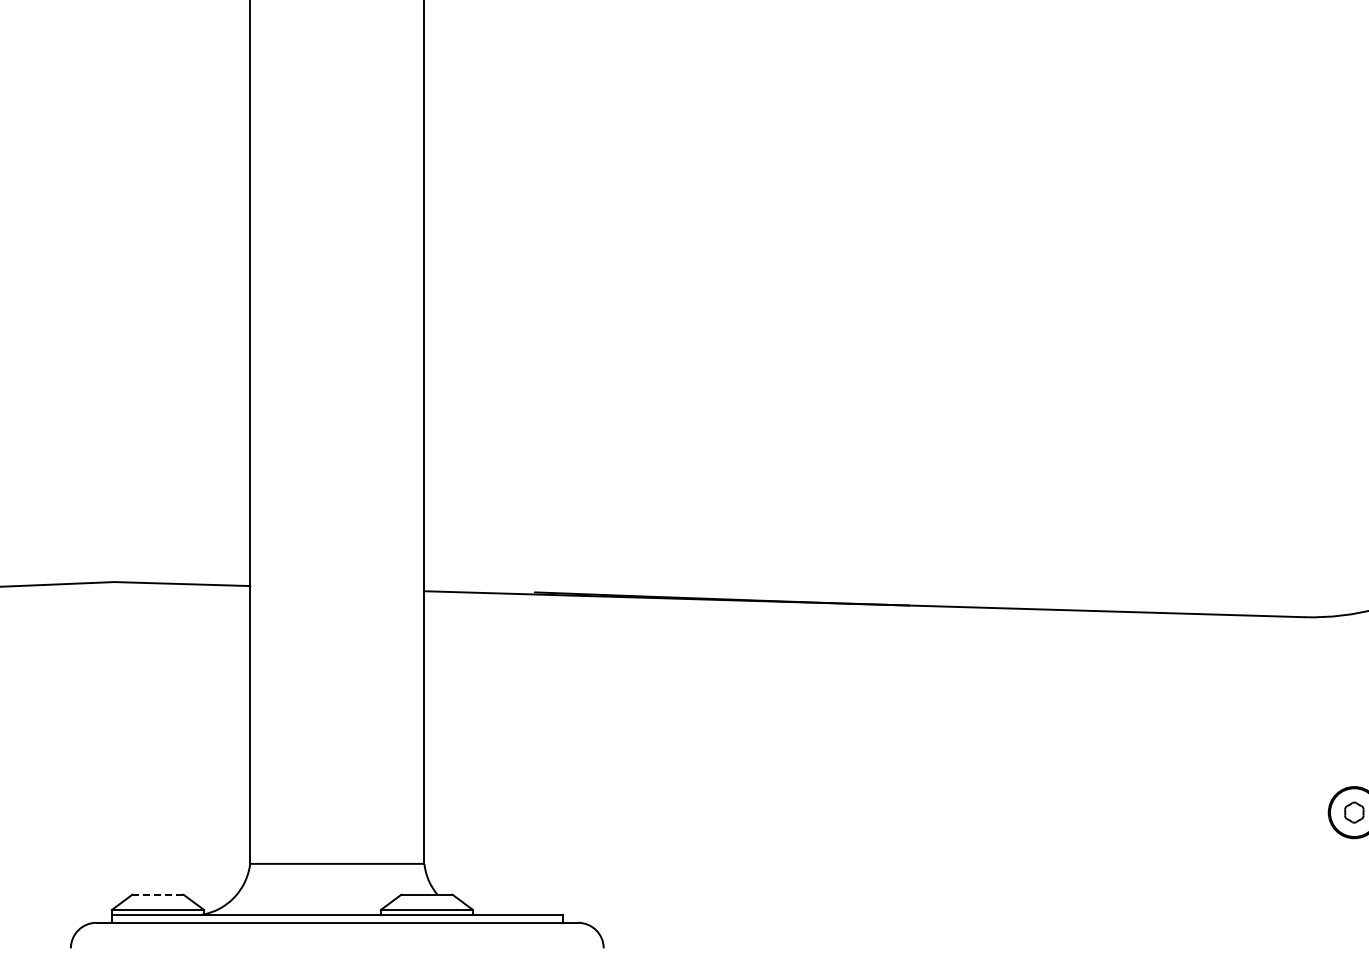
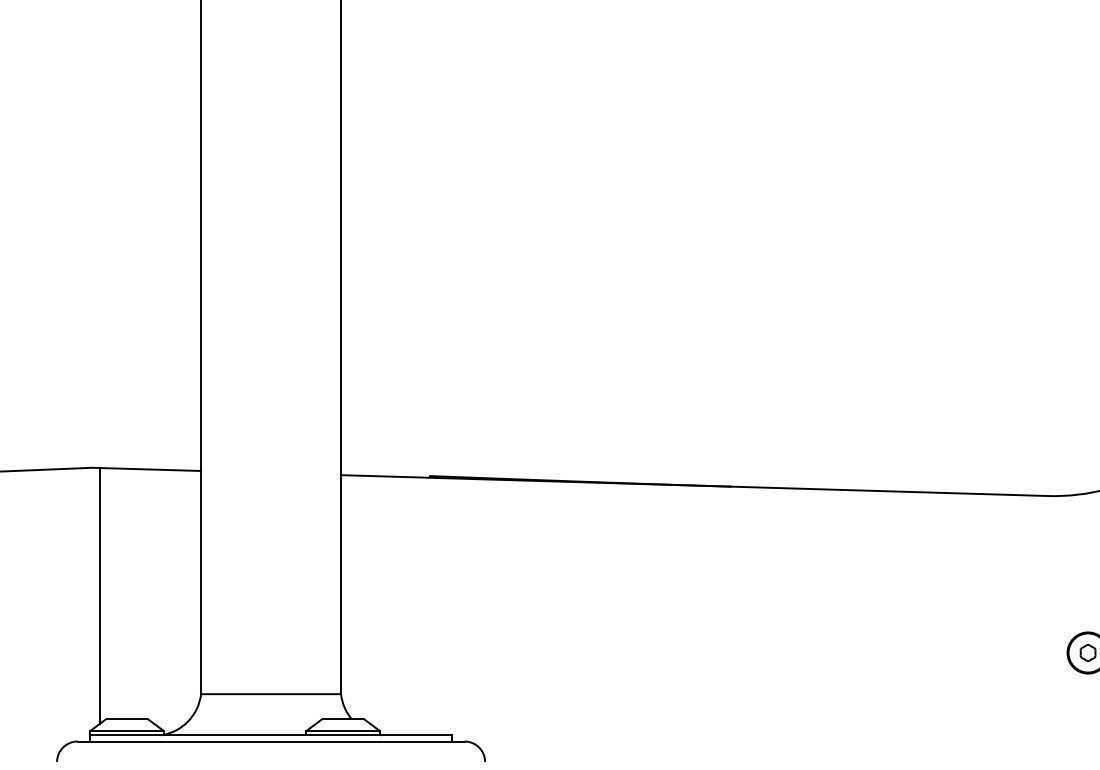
line: (124, 741) -> (100, 595), added
line: (157, 894) -> (126, 718), dashed -> solid

